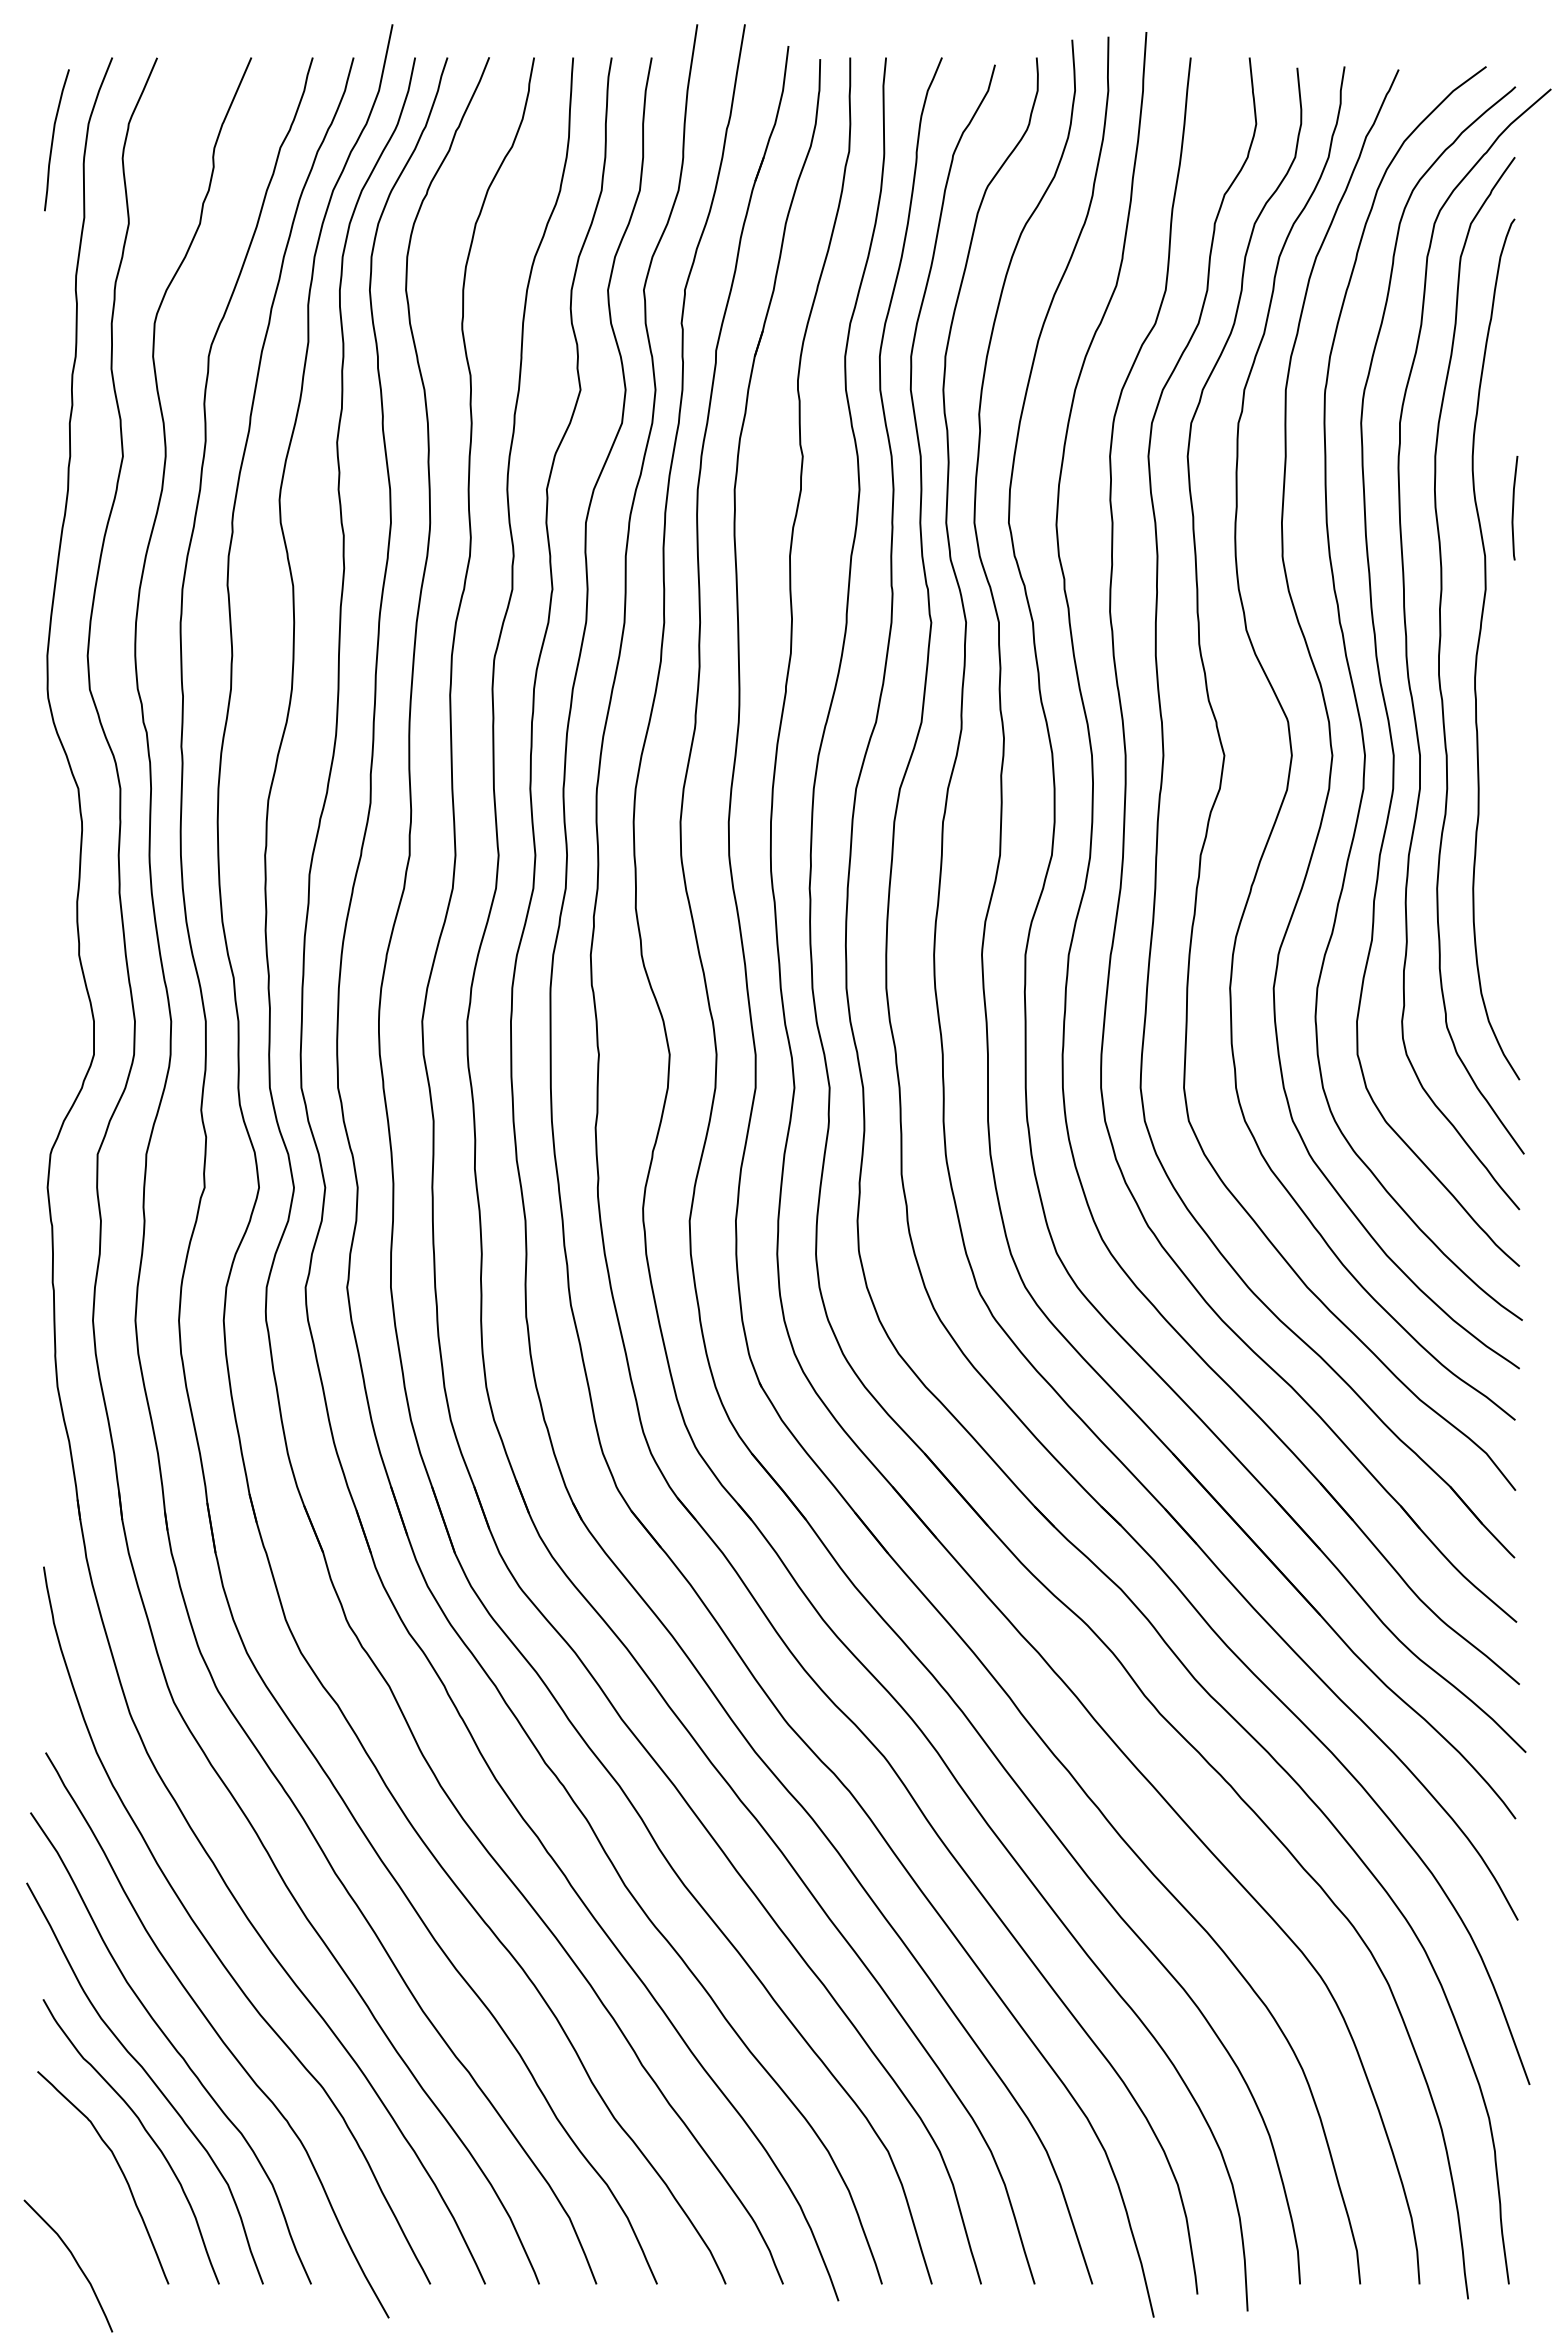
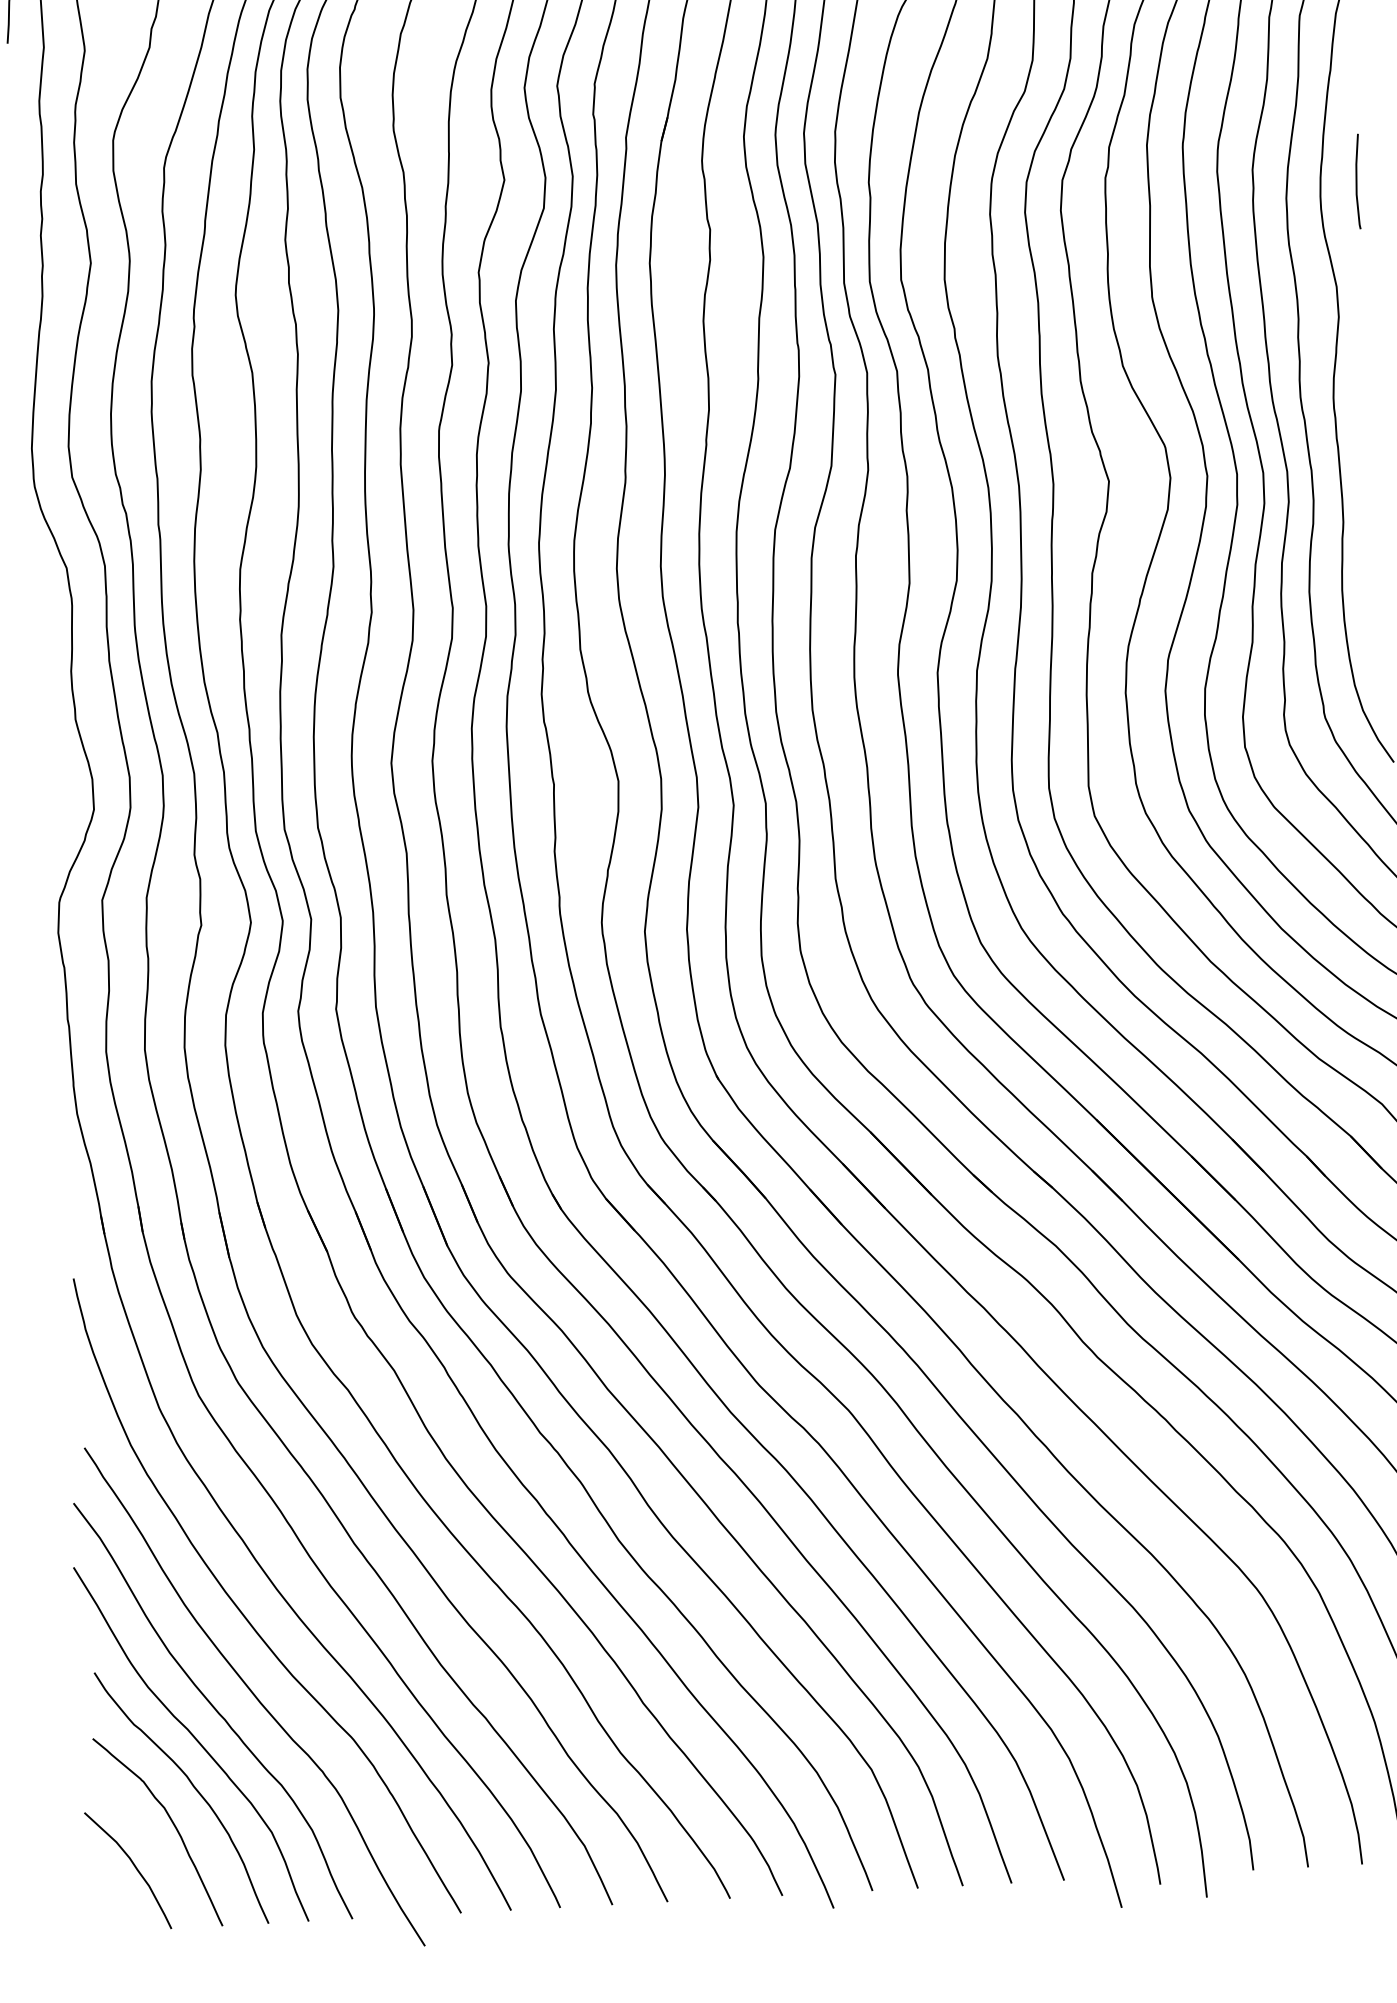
line: (1513, 508) -> (1356, 181), moved
curve: (75, 2262) -> (134, 1867), moved

